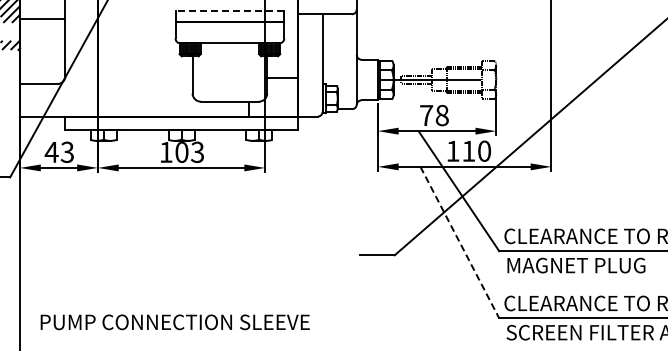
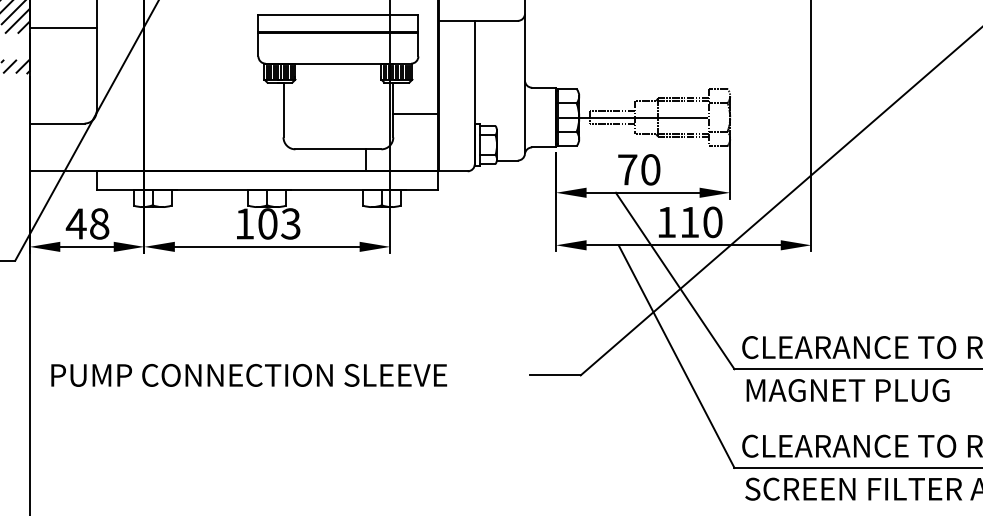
line: (229, 10) -> (337, 15), dashed -> solid
text: (441, 115) -> (649, 169), 78 -> 70
text: (67, 151) -> (99, 222), 43 -> 48
line: (460, 242) -> (677, 356), dashed -> solid
text: (174, 322) -> (248, 375), moved

